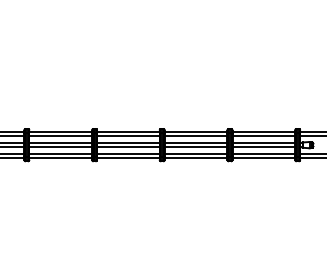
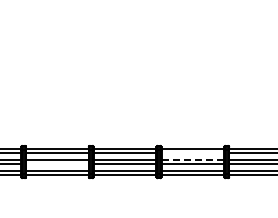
line: (195, 136) -> (192, 153), removed
line: (195, 142) -> (192, 159), solid -> dashed
line: (60, 147) -> (57, 164), removed

